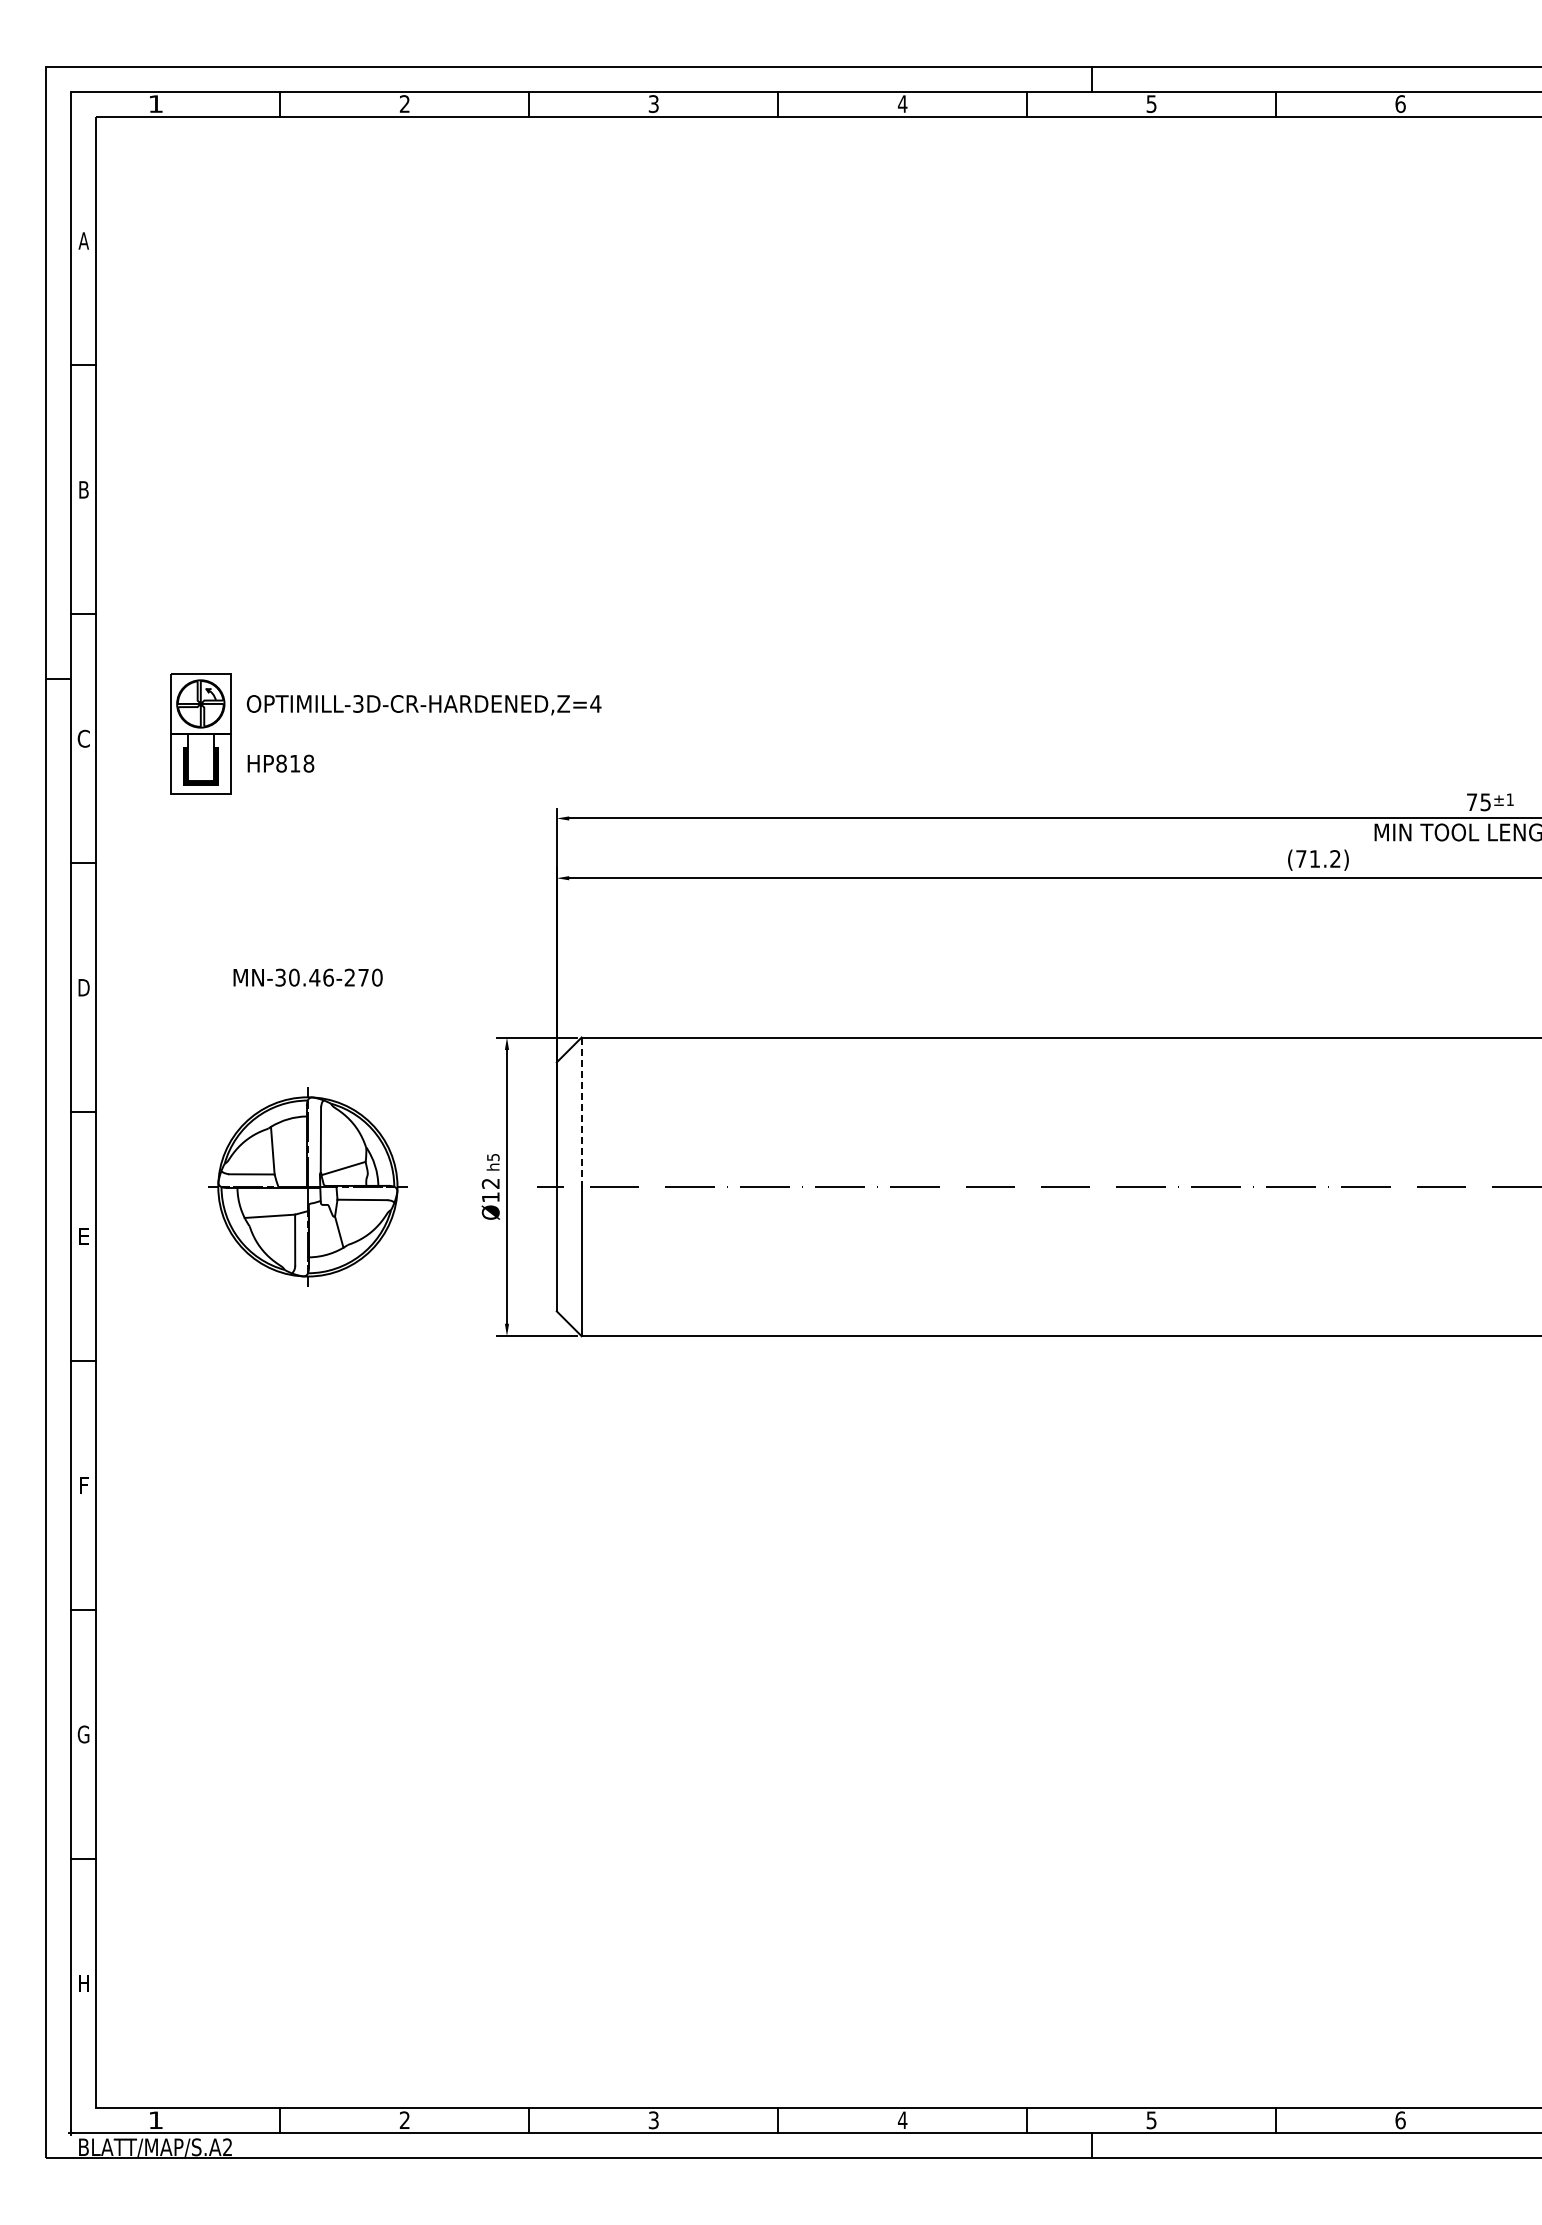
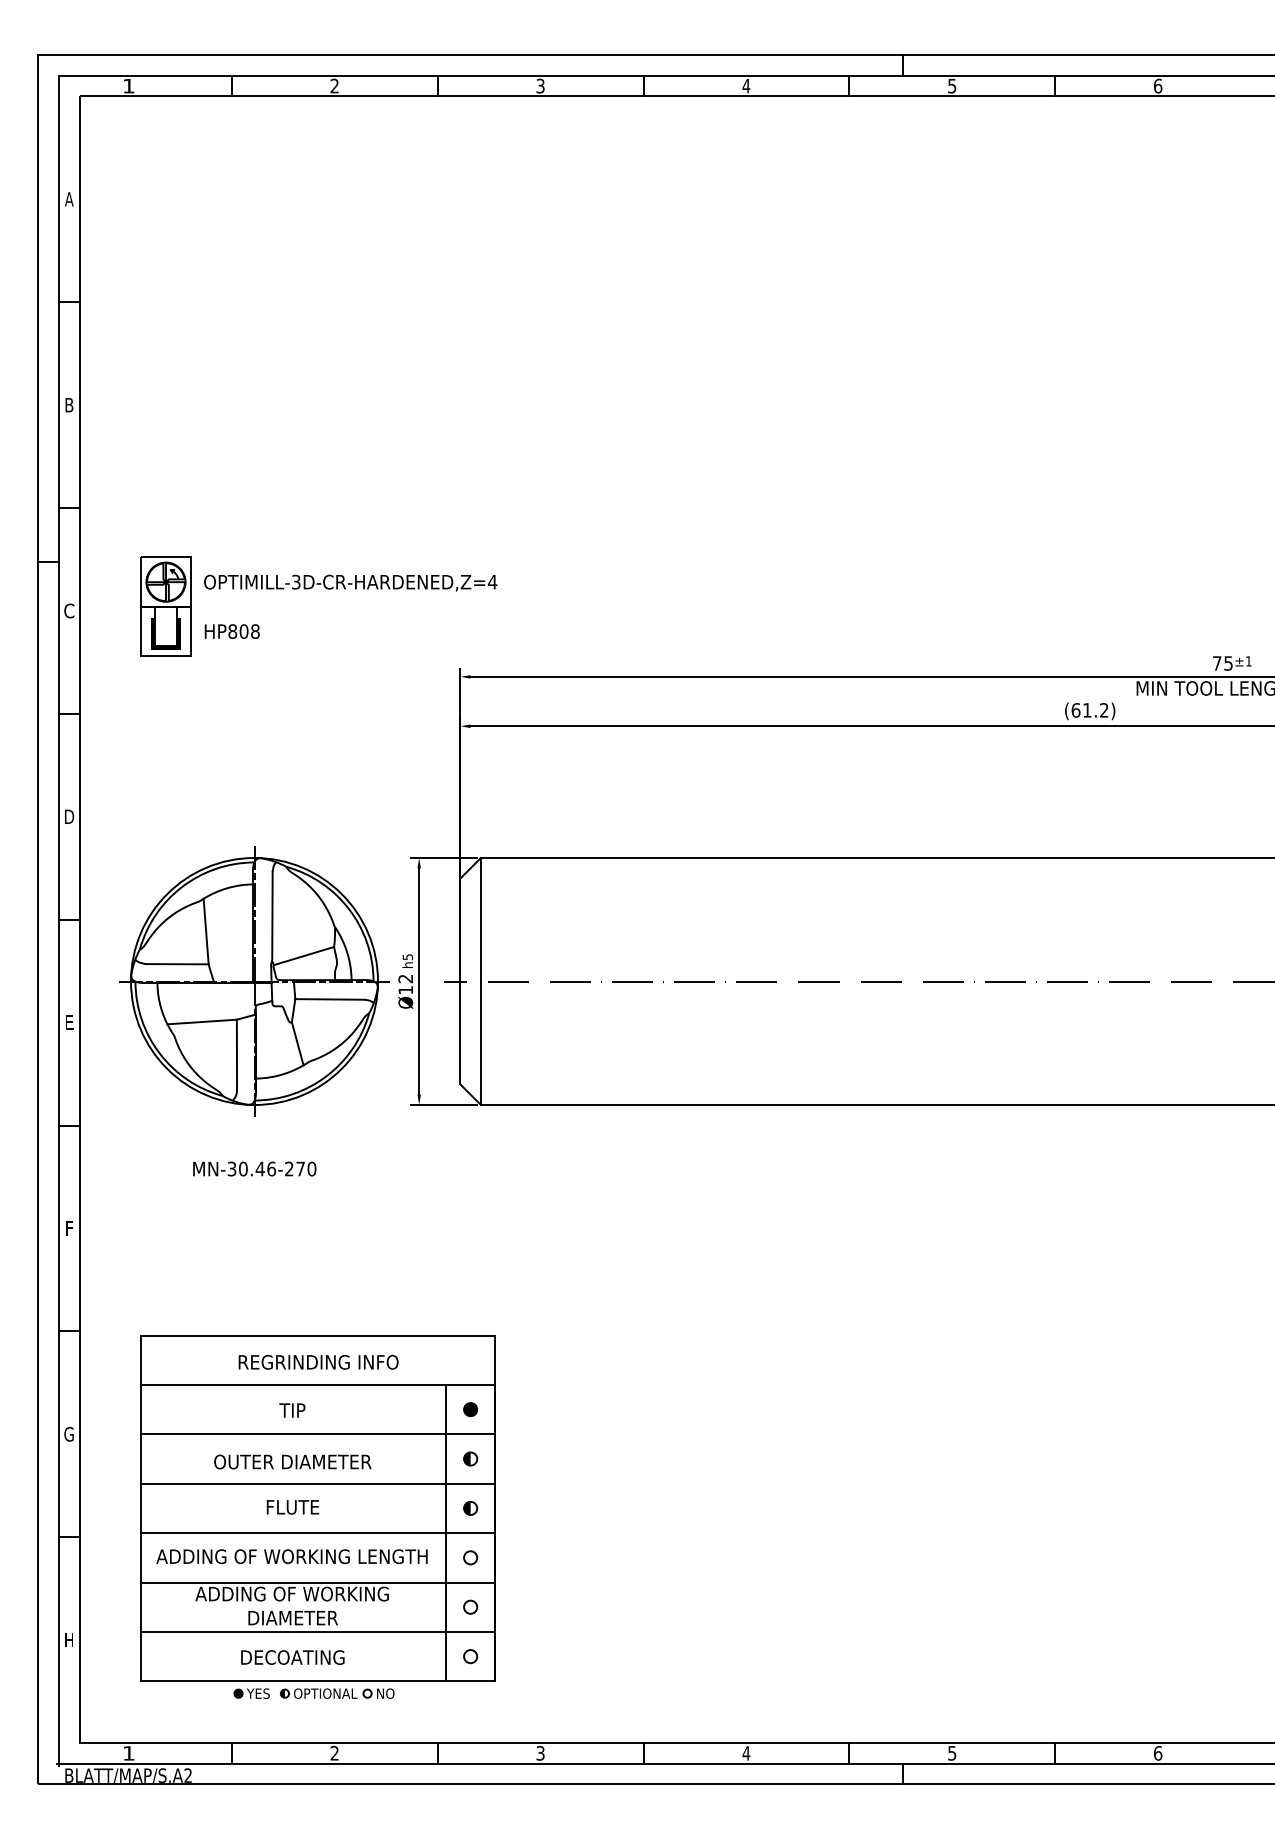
text: (294, 763) -> (243, 631), HP818 -> HP808
text: (1301, 858) -> (1076, 709), (71.2) -> (61.2)
text: (307, 977) -> (254, 1168), moved
line: (581, 1112) -> (480, 920), dashed -> solid
part: (307, 1186) -> (254, 981), size x1.67
part: (384, 1834) -> (317, 1517), added

